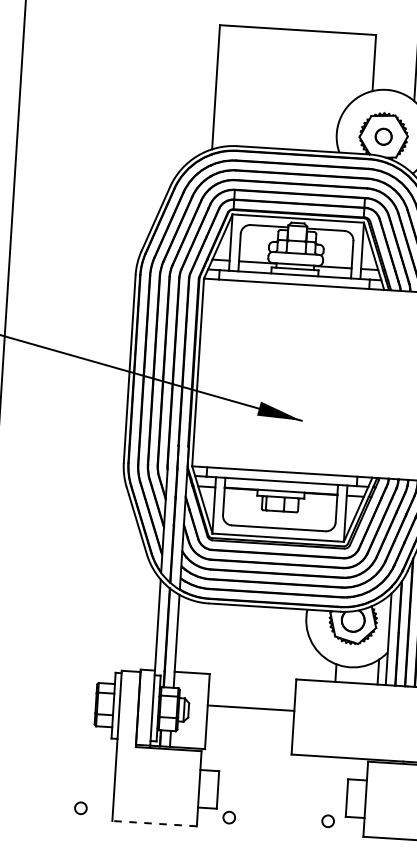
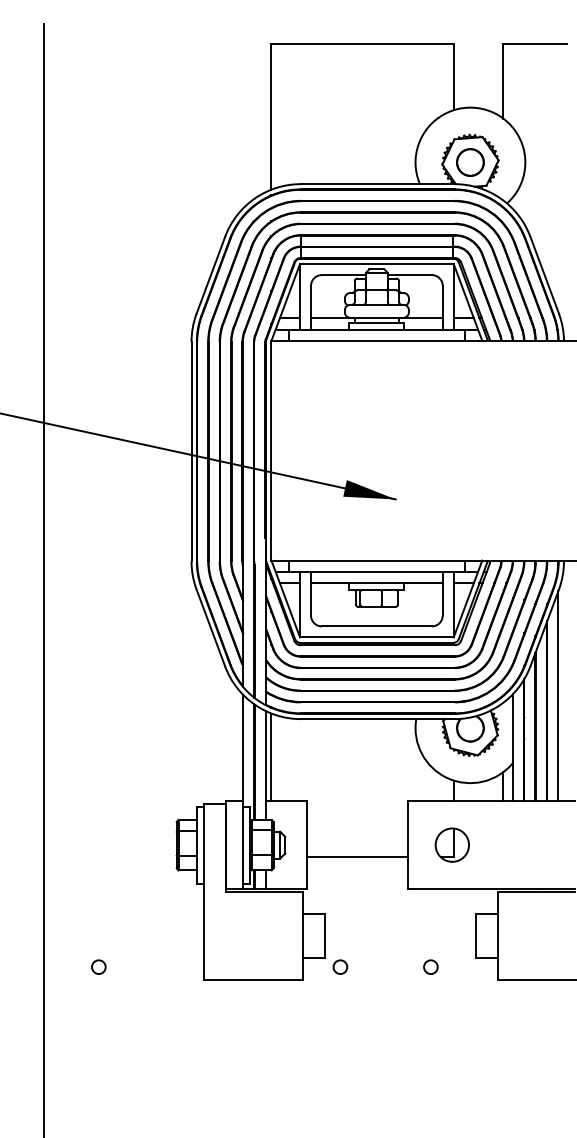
circle: (383, 136) -> (470, 162), size x1.43
line: (181, 634) -> (271, 757), added
line: (250, 708) -> (357, 857), moved
part: (330, 718) -> (451, 844), added
circle: (80, 807) -> (98, 966), moved
circle: (327, 820) -> (430, 966), moved
line: (154, 823) -> (253, 979), dashed -> solid

